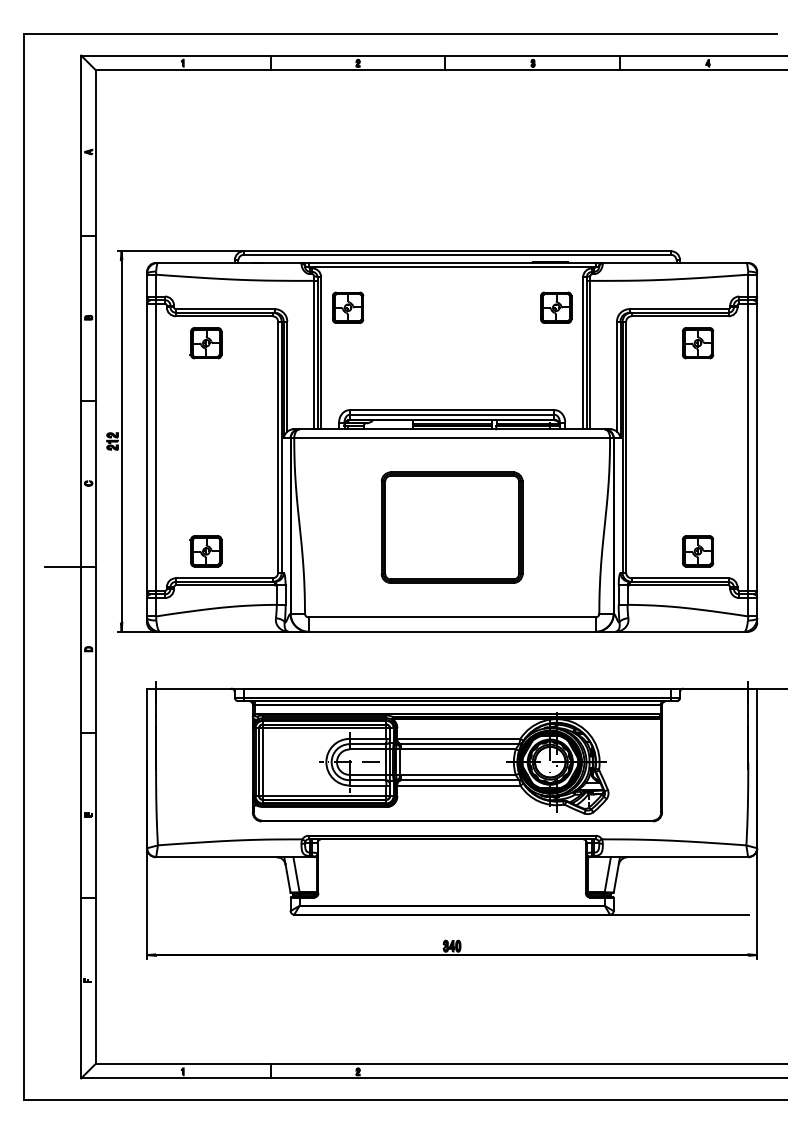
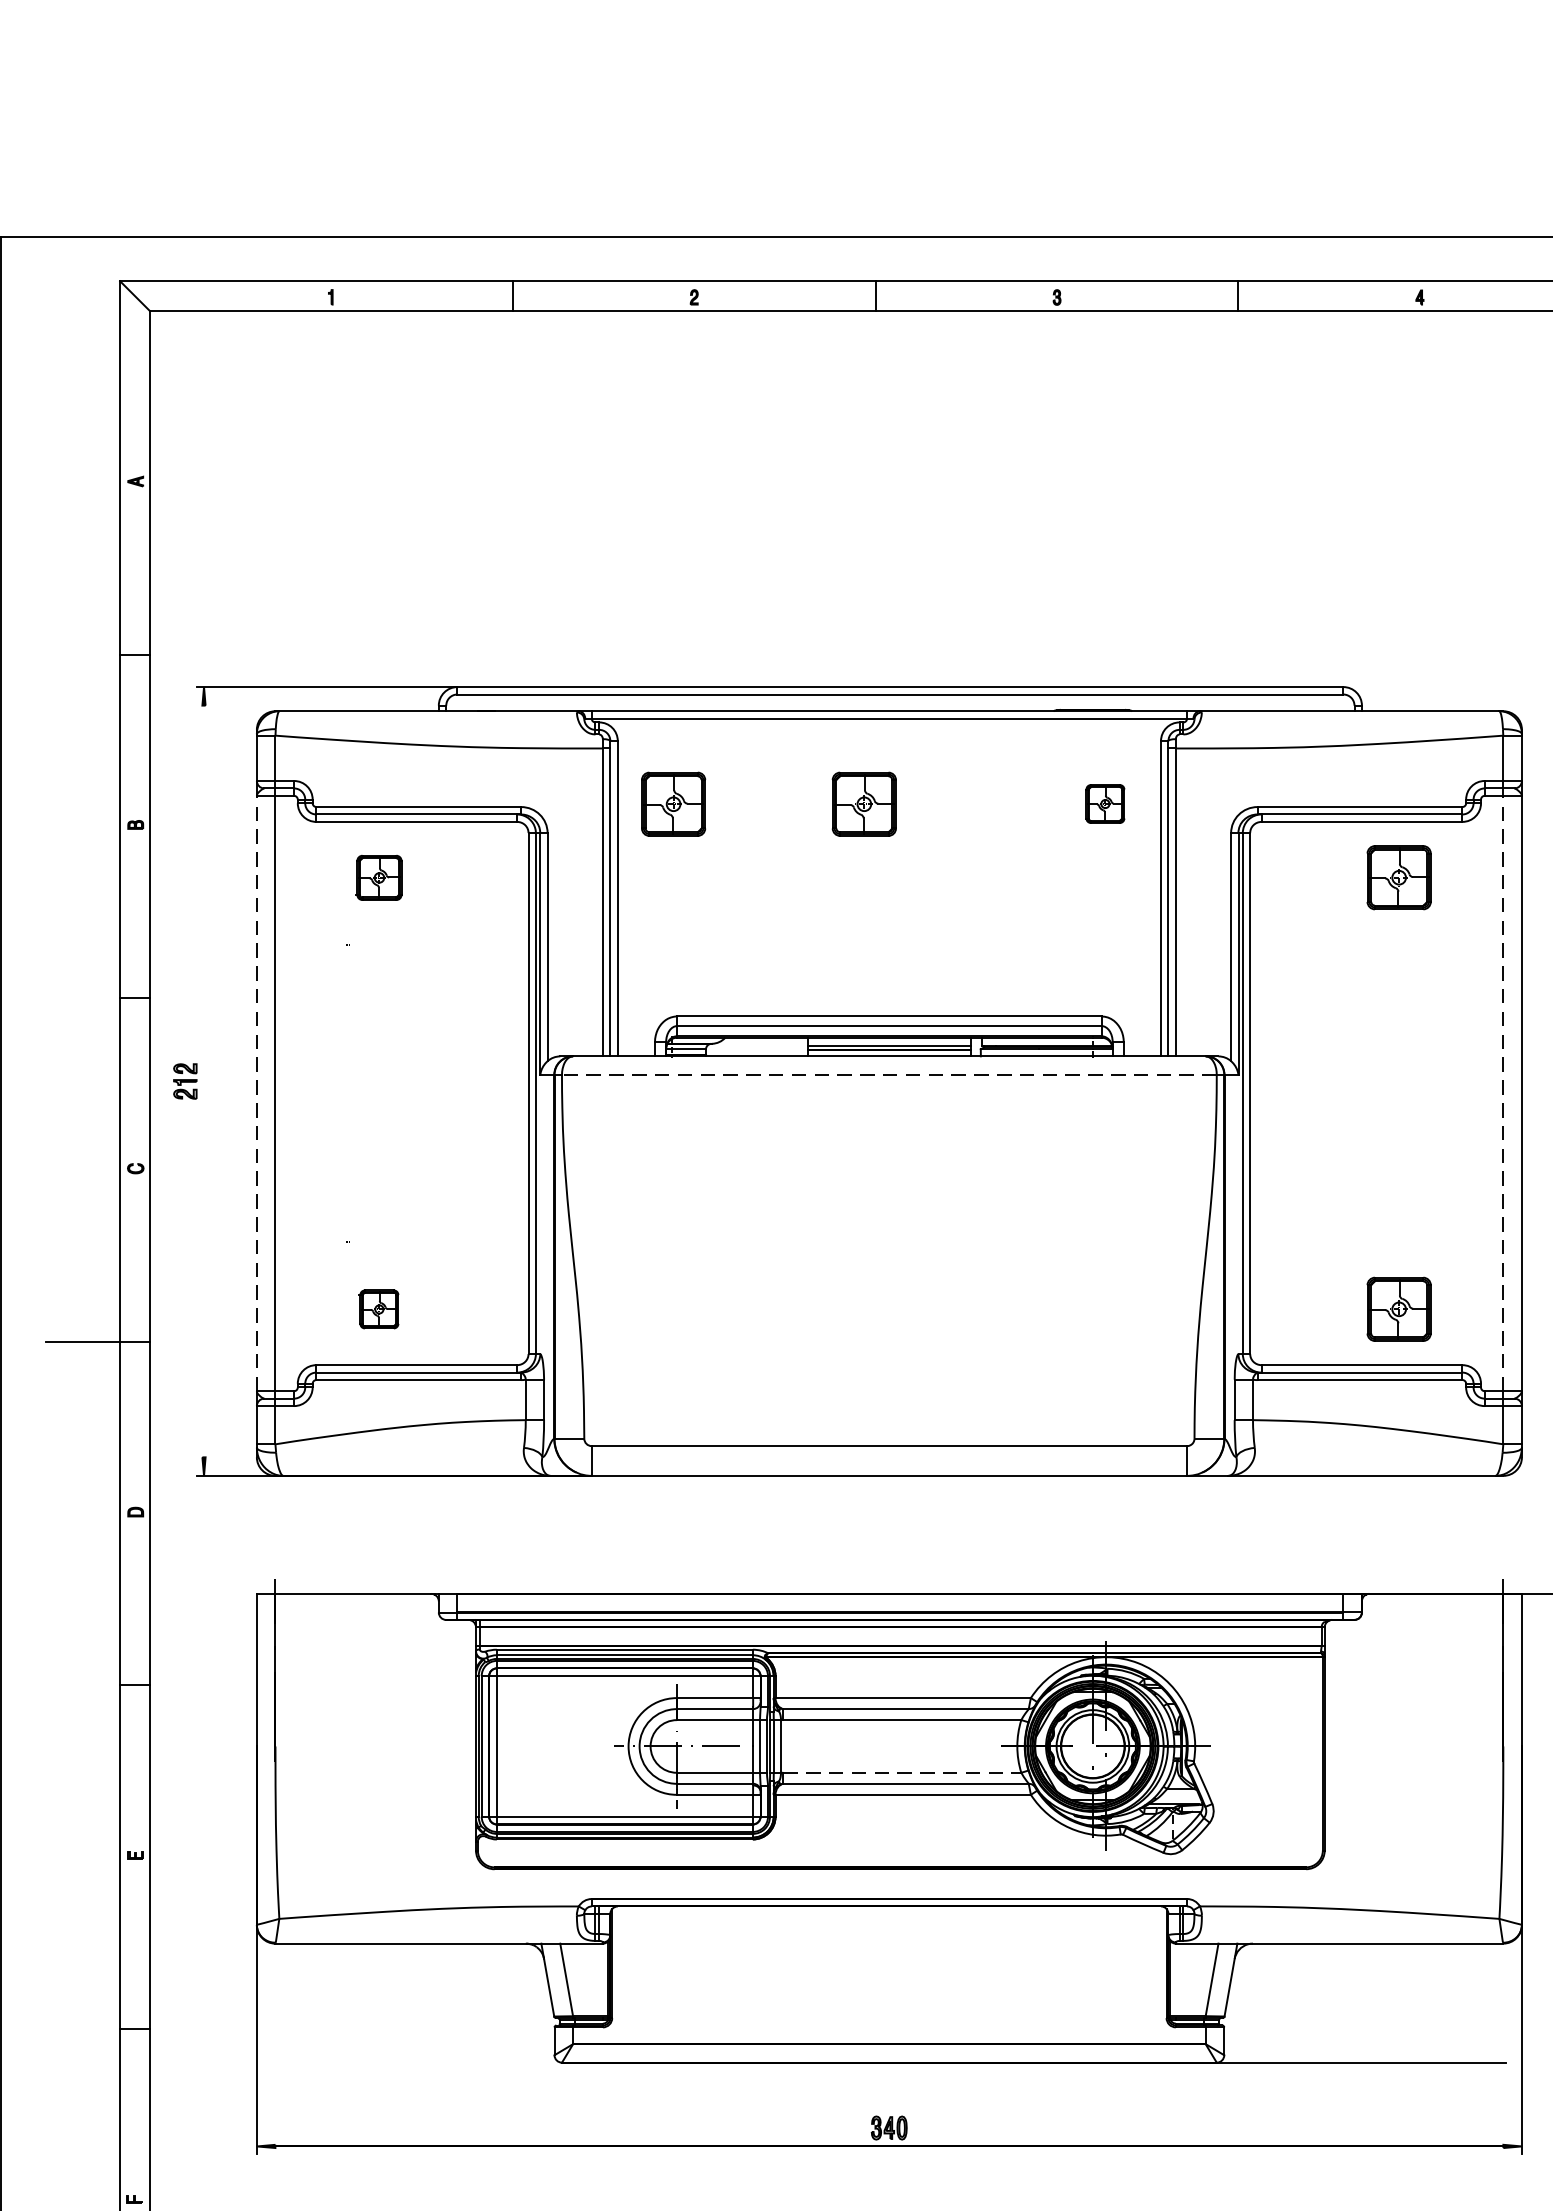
part: (440, 307) -> (865, 803), added
part: (556, 307) -> (1105, 803), size x0.6
part: (205, 343) -> (377, 878), size x0.7
line: (452, 438) -> (890, 1075), solid -> dashed
line: (121, 441) -> (203, 1081), removed
line: (147, 447) -> (257, 1093), solid -> dashed
line: (748, 447) -> (1503, 1093), solid -> dashed
part: (451, 527) -> (888, 1259), removed
part: (205, 551) -> (377, 1309), size x0.6
line: (458, 774) -> (902, 1771), solid -> dashed

